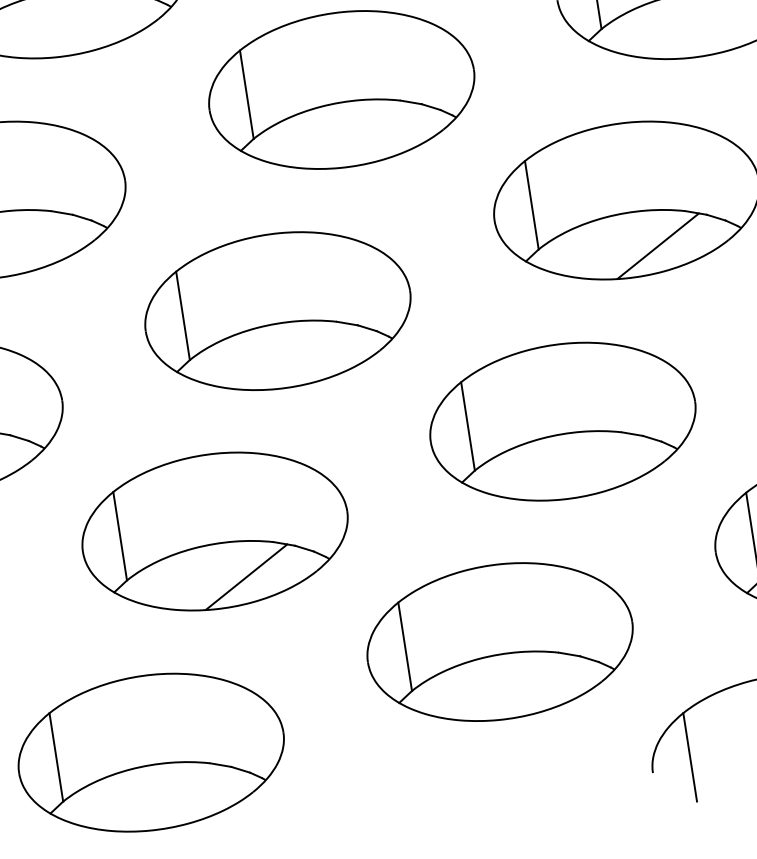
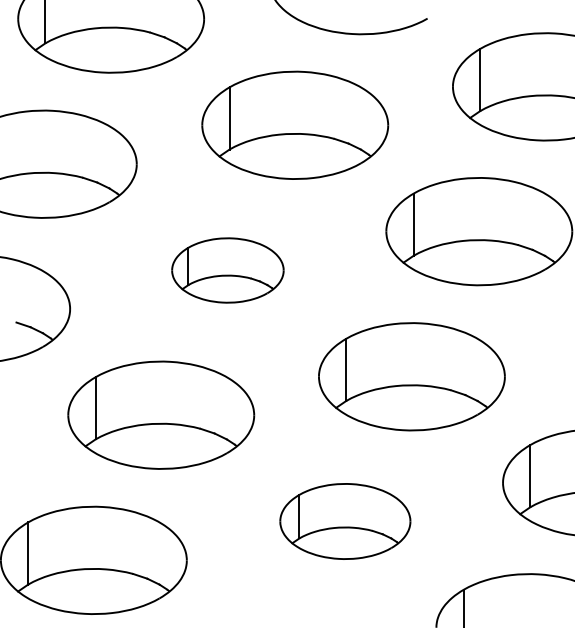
line: (657, 246) -> (495, 266), removed
part: (277, 311) -> (227, 270), size x0.6
line: (245, 576) -> (177, 449), removed
part: (500, 642) -> (345, 521), size x0.7

